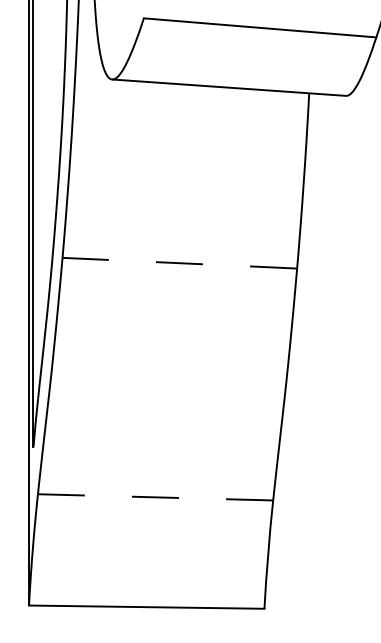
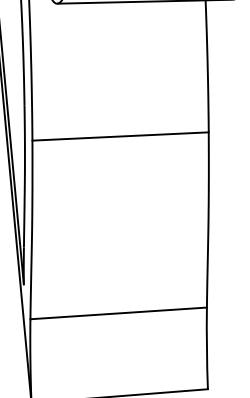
line: (179, 263) -> (120, 136), dashed -> solid
line: (155, 497) -> (118, 313), dashed -> solid

